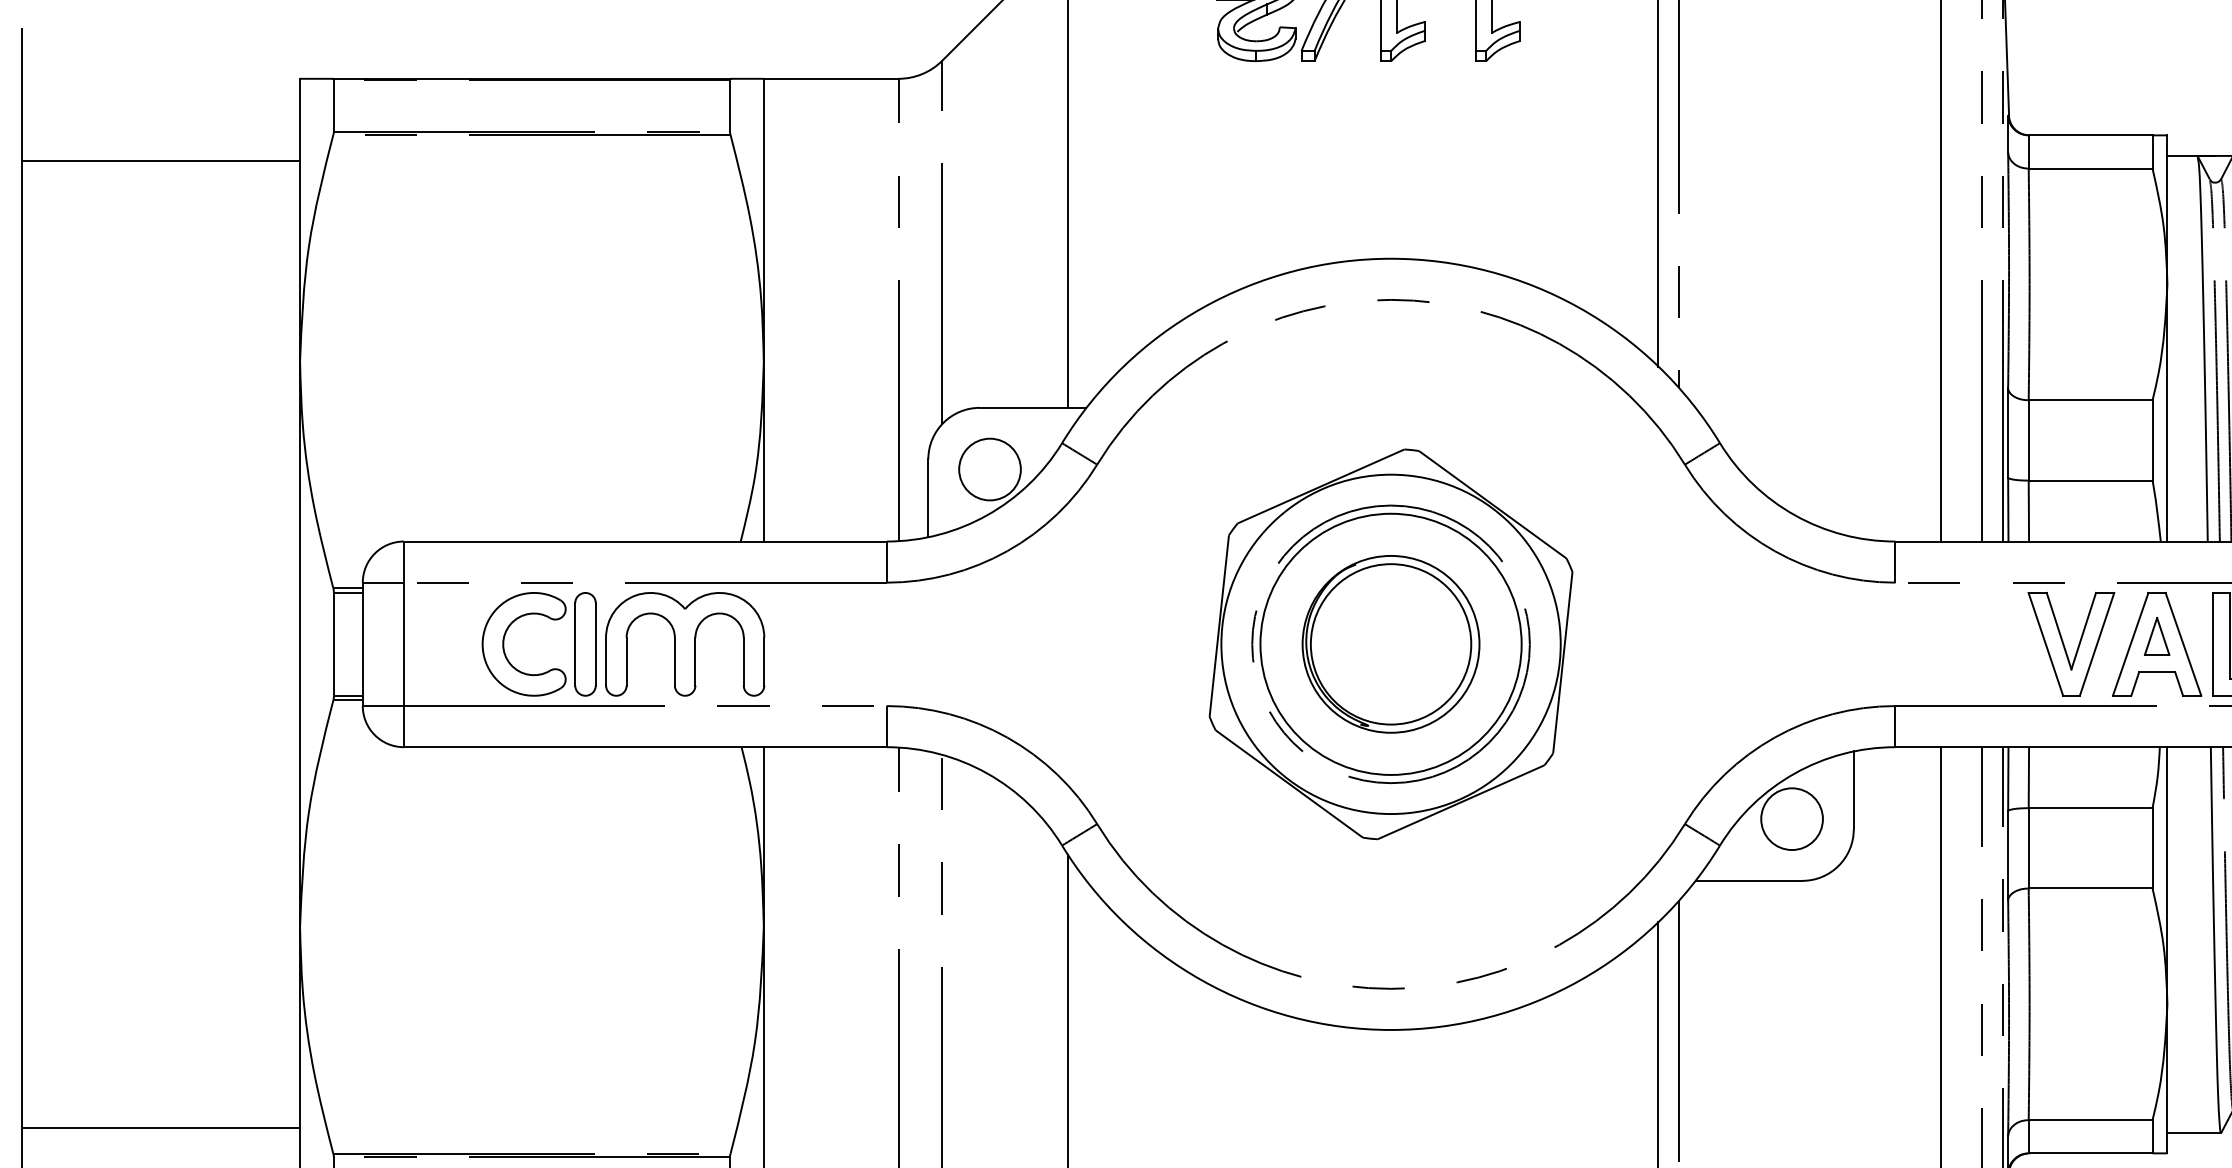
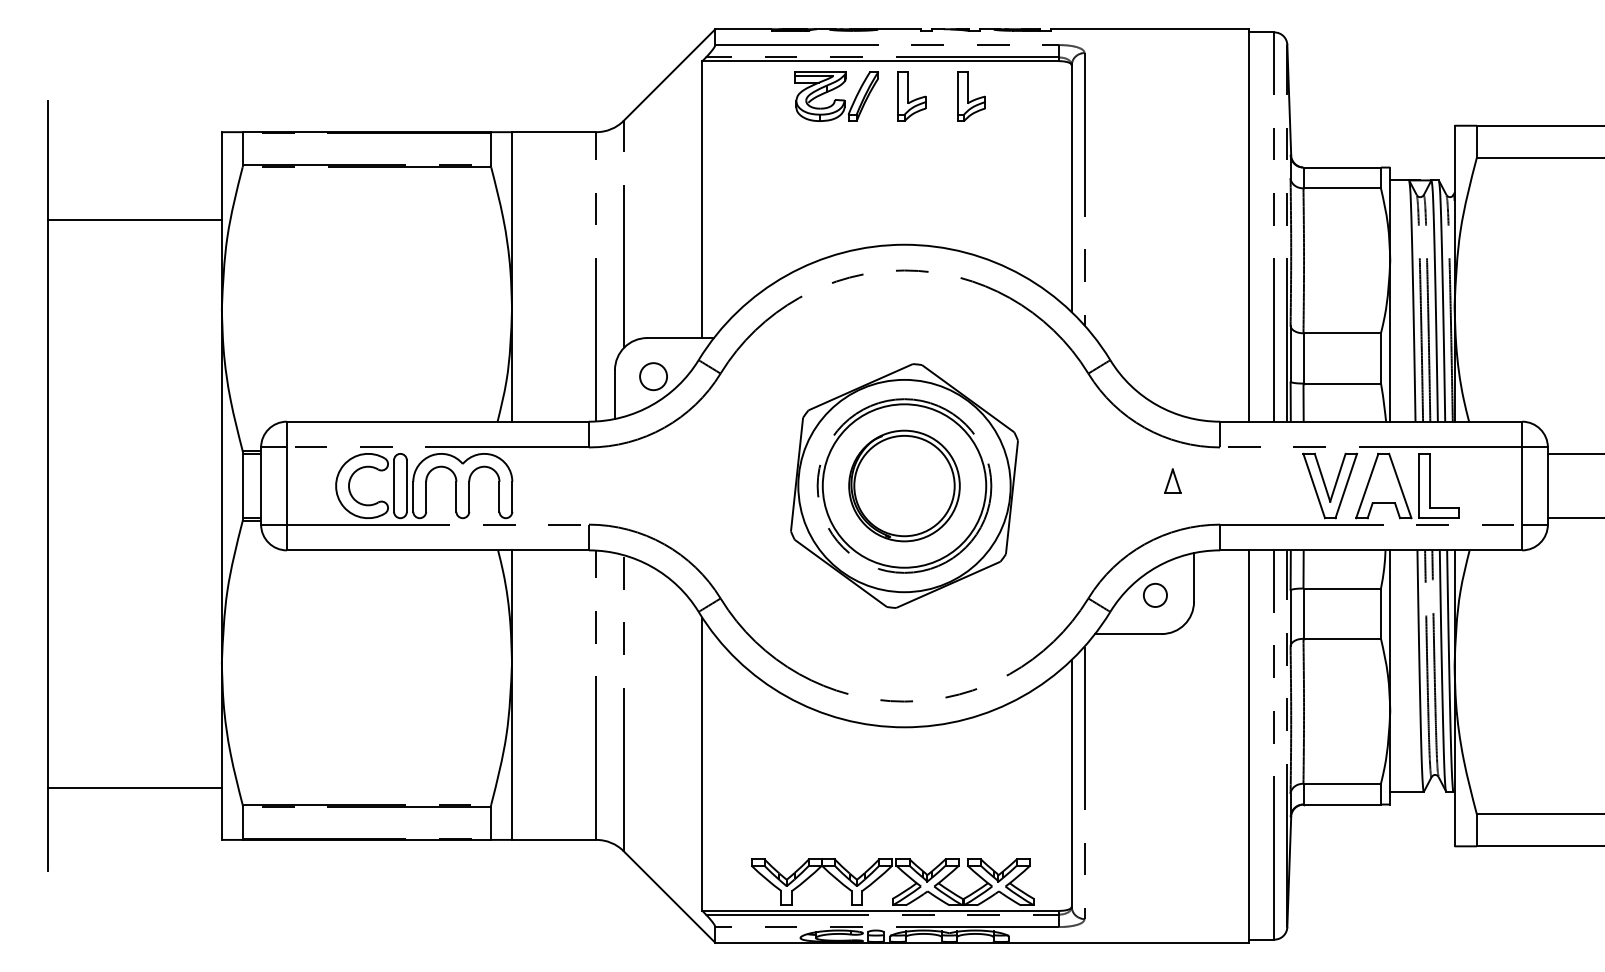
line: (160, 160) -> (134, 219), moved
circle: (989, 469) -> (653, 376), size x0.7
part: (2156, 635) -> (1172, 480), moved
circle: (1792, 819) -> (1155, 595), size x0.6

